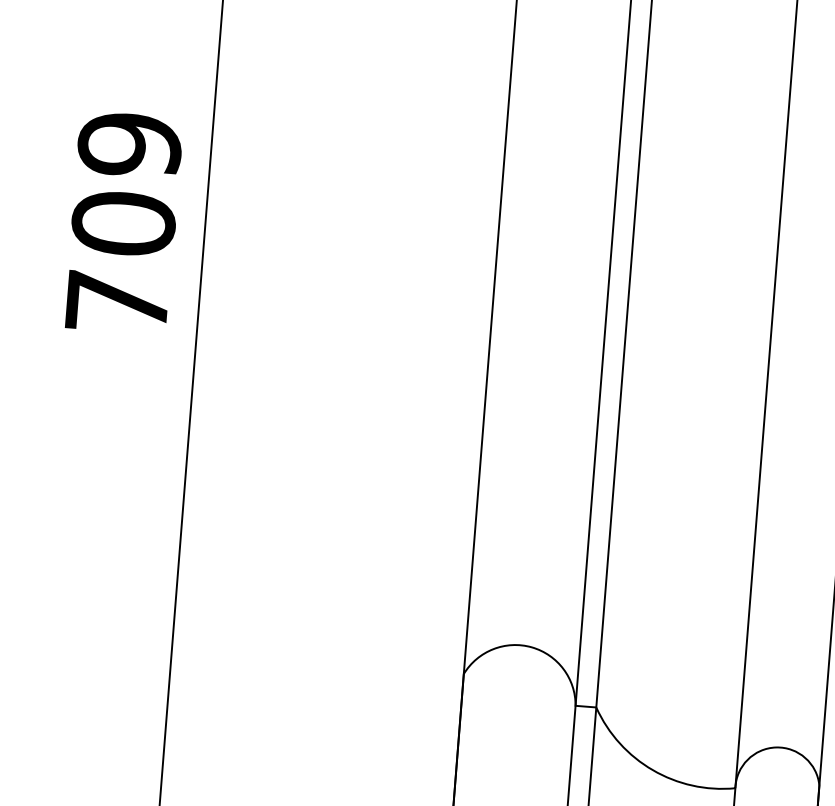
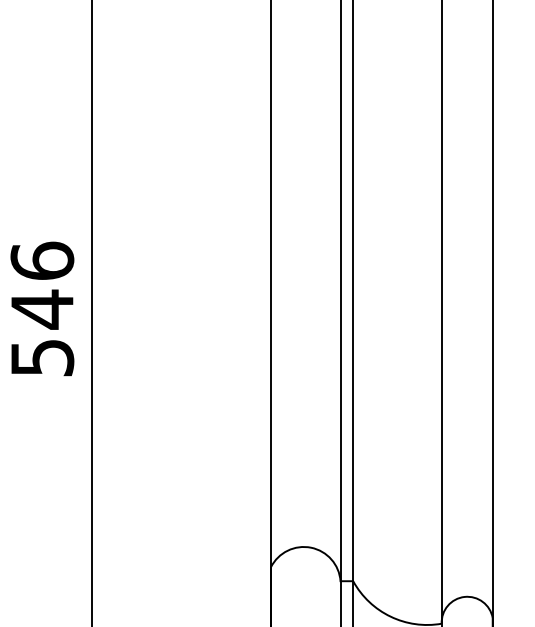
text: (123, 222) -> (42, 308), 709 -> 546

